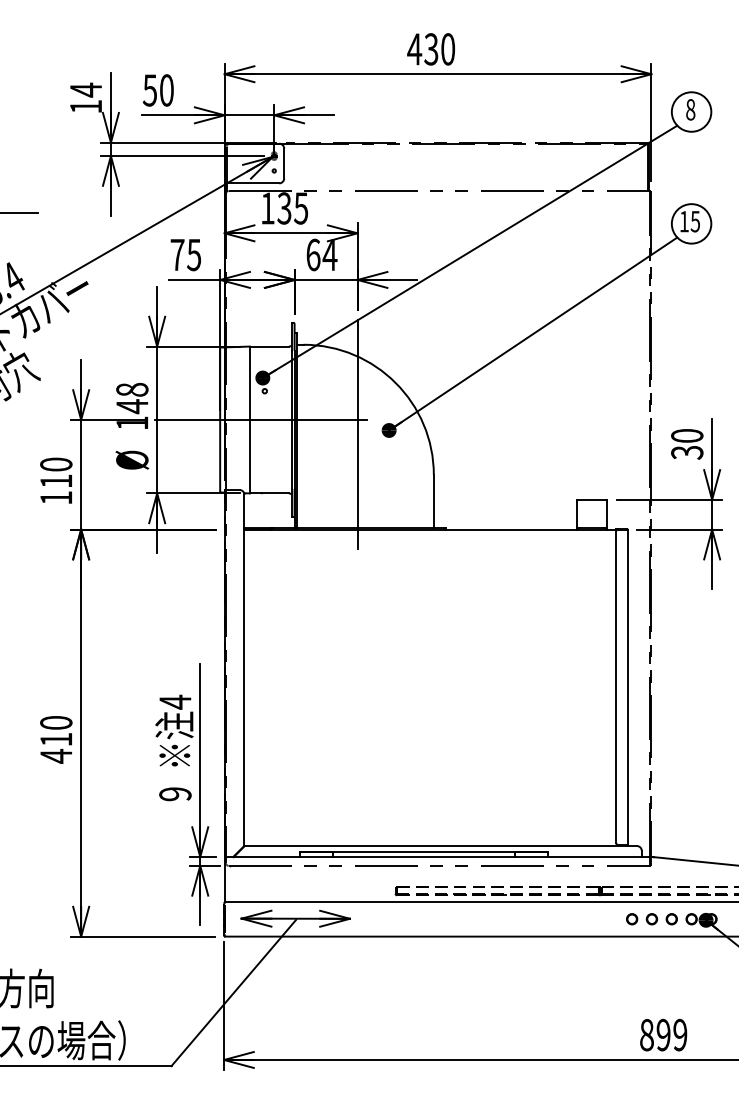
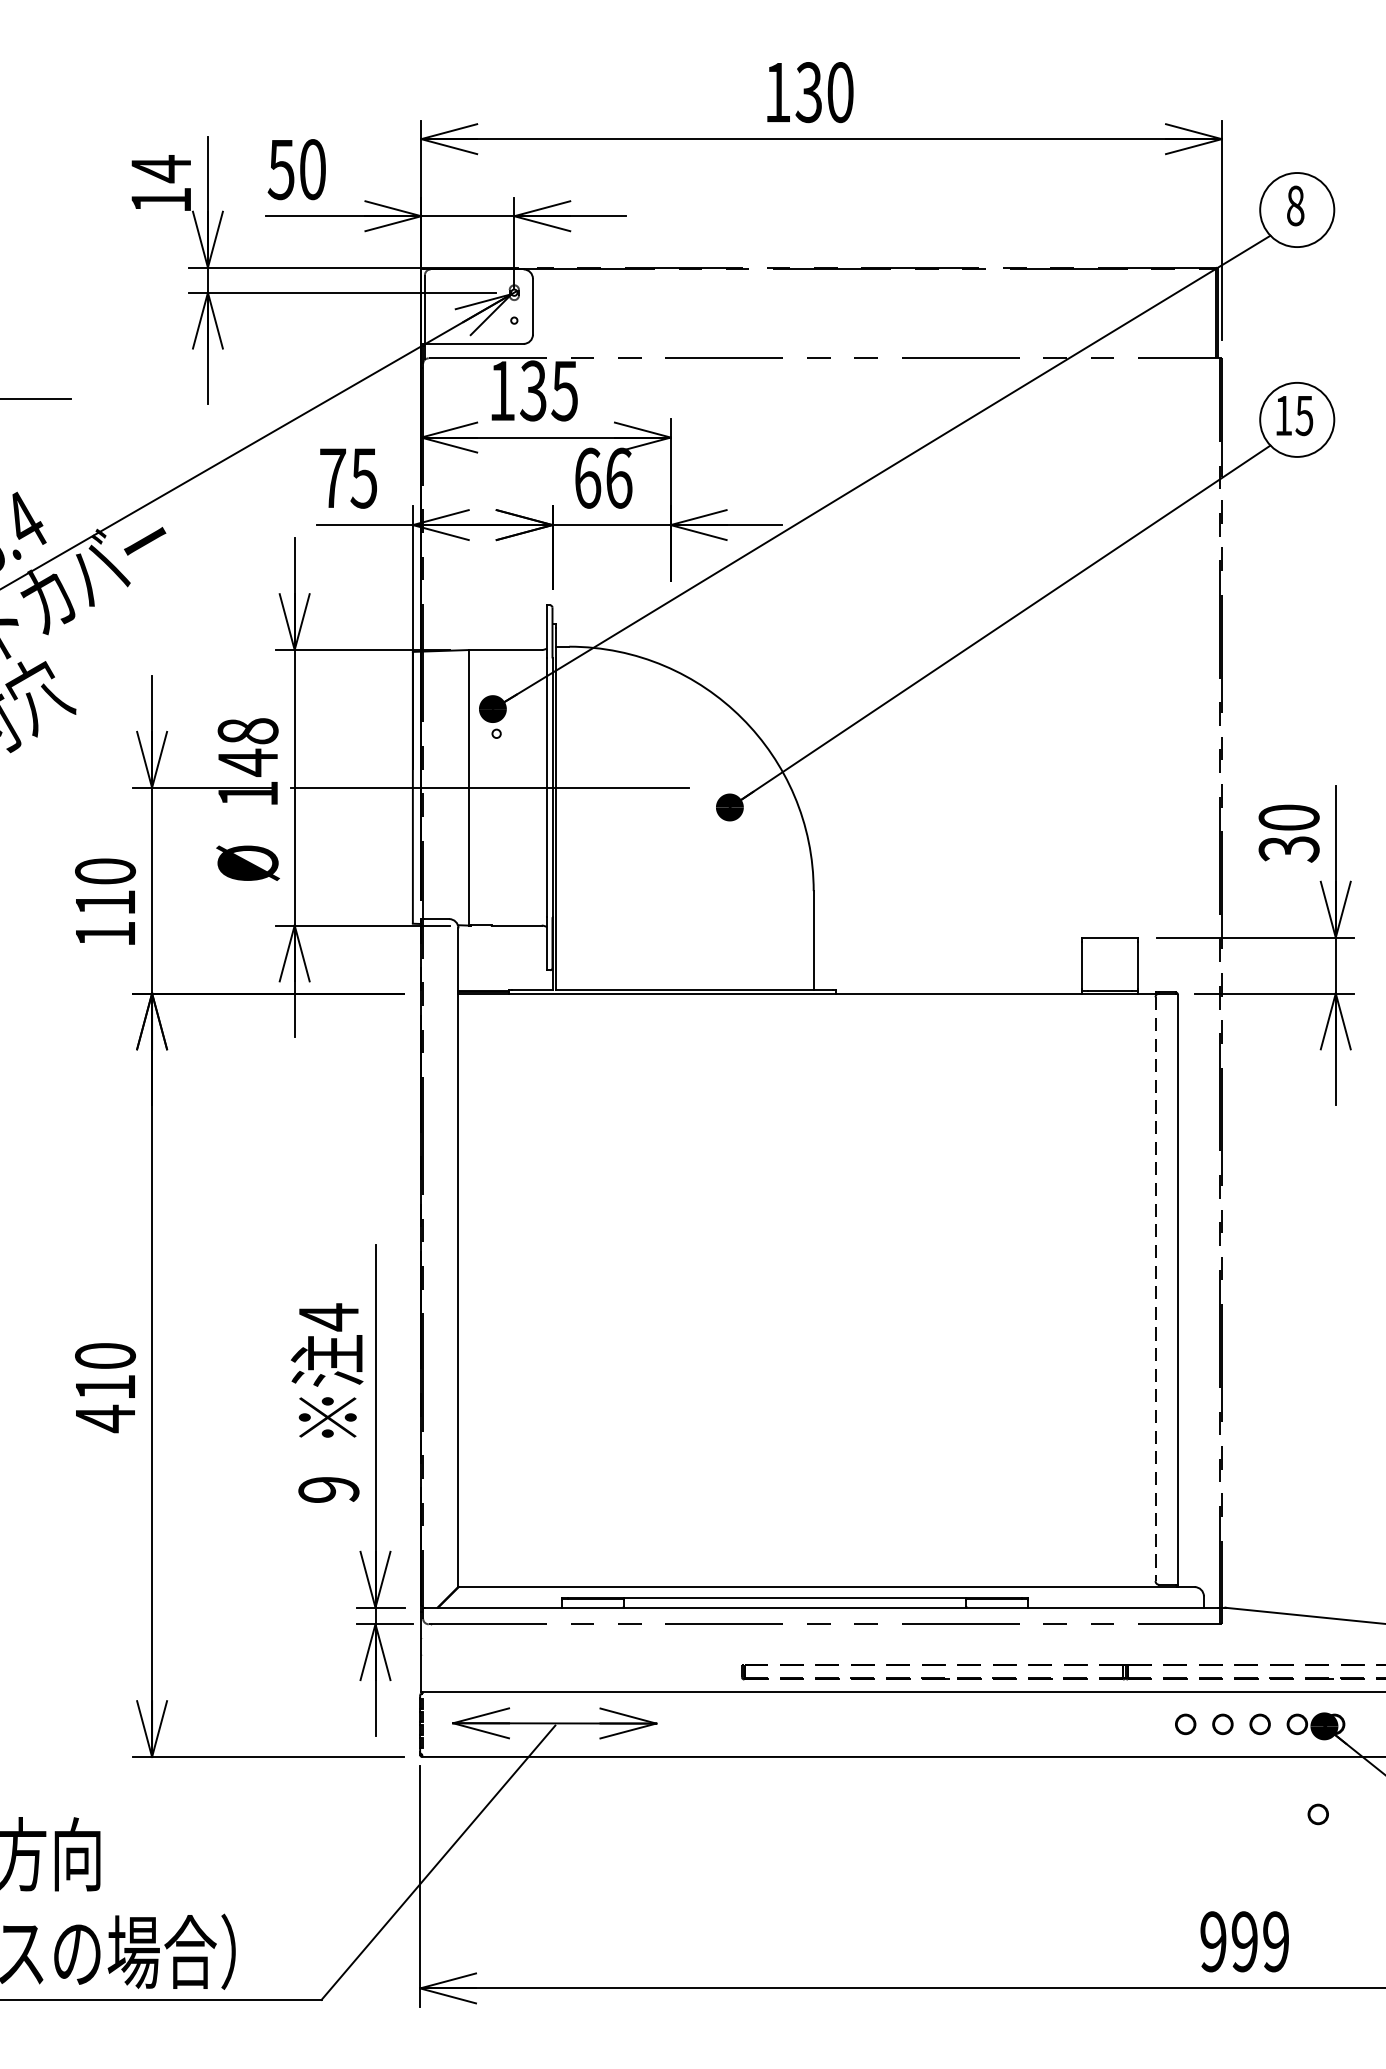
text: (414, 49) -> (777, 92), 430 -> 130
text: (329, 254) -> (617, 477), 64 -> 66
line: (357, 433) -> (670, 813), removed
line: (616, 687) -> (1156, 1289), solid -> dashed
circle: (702, 967) -> (1317, 1814), added
text: (646, 1034) -> (1212, 1940), 899 -> 999

